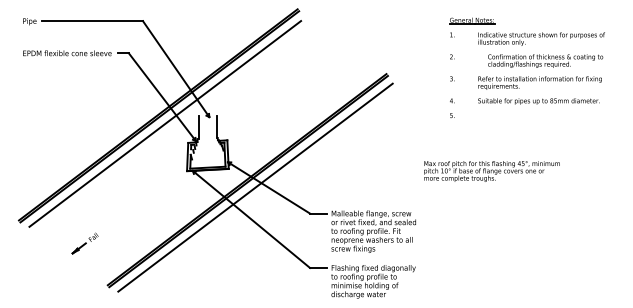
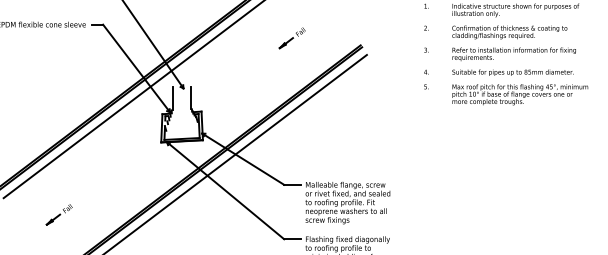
text: (545, 60) -> (509, 31), moved
part: (317, 66) -> (291, 37), added
text: (491, 171) -> (519, 94), moved

